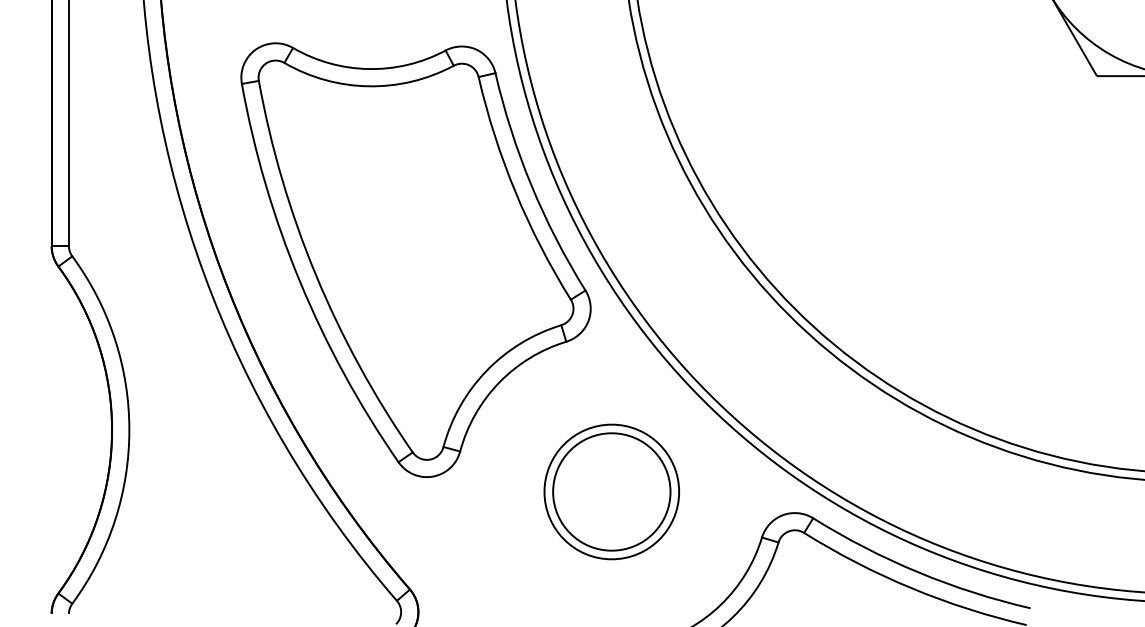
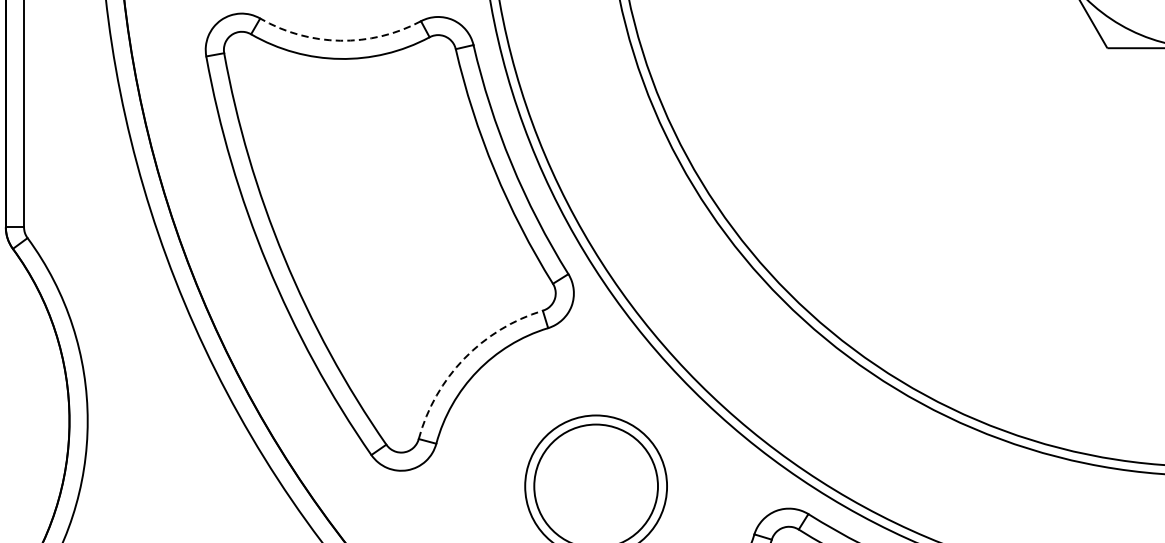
arc: (369, 69) -> (340, 41), solid -> dashed
arc: (486, 370) -> (464, 358), solid -> dashed

